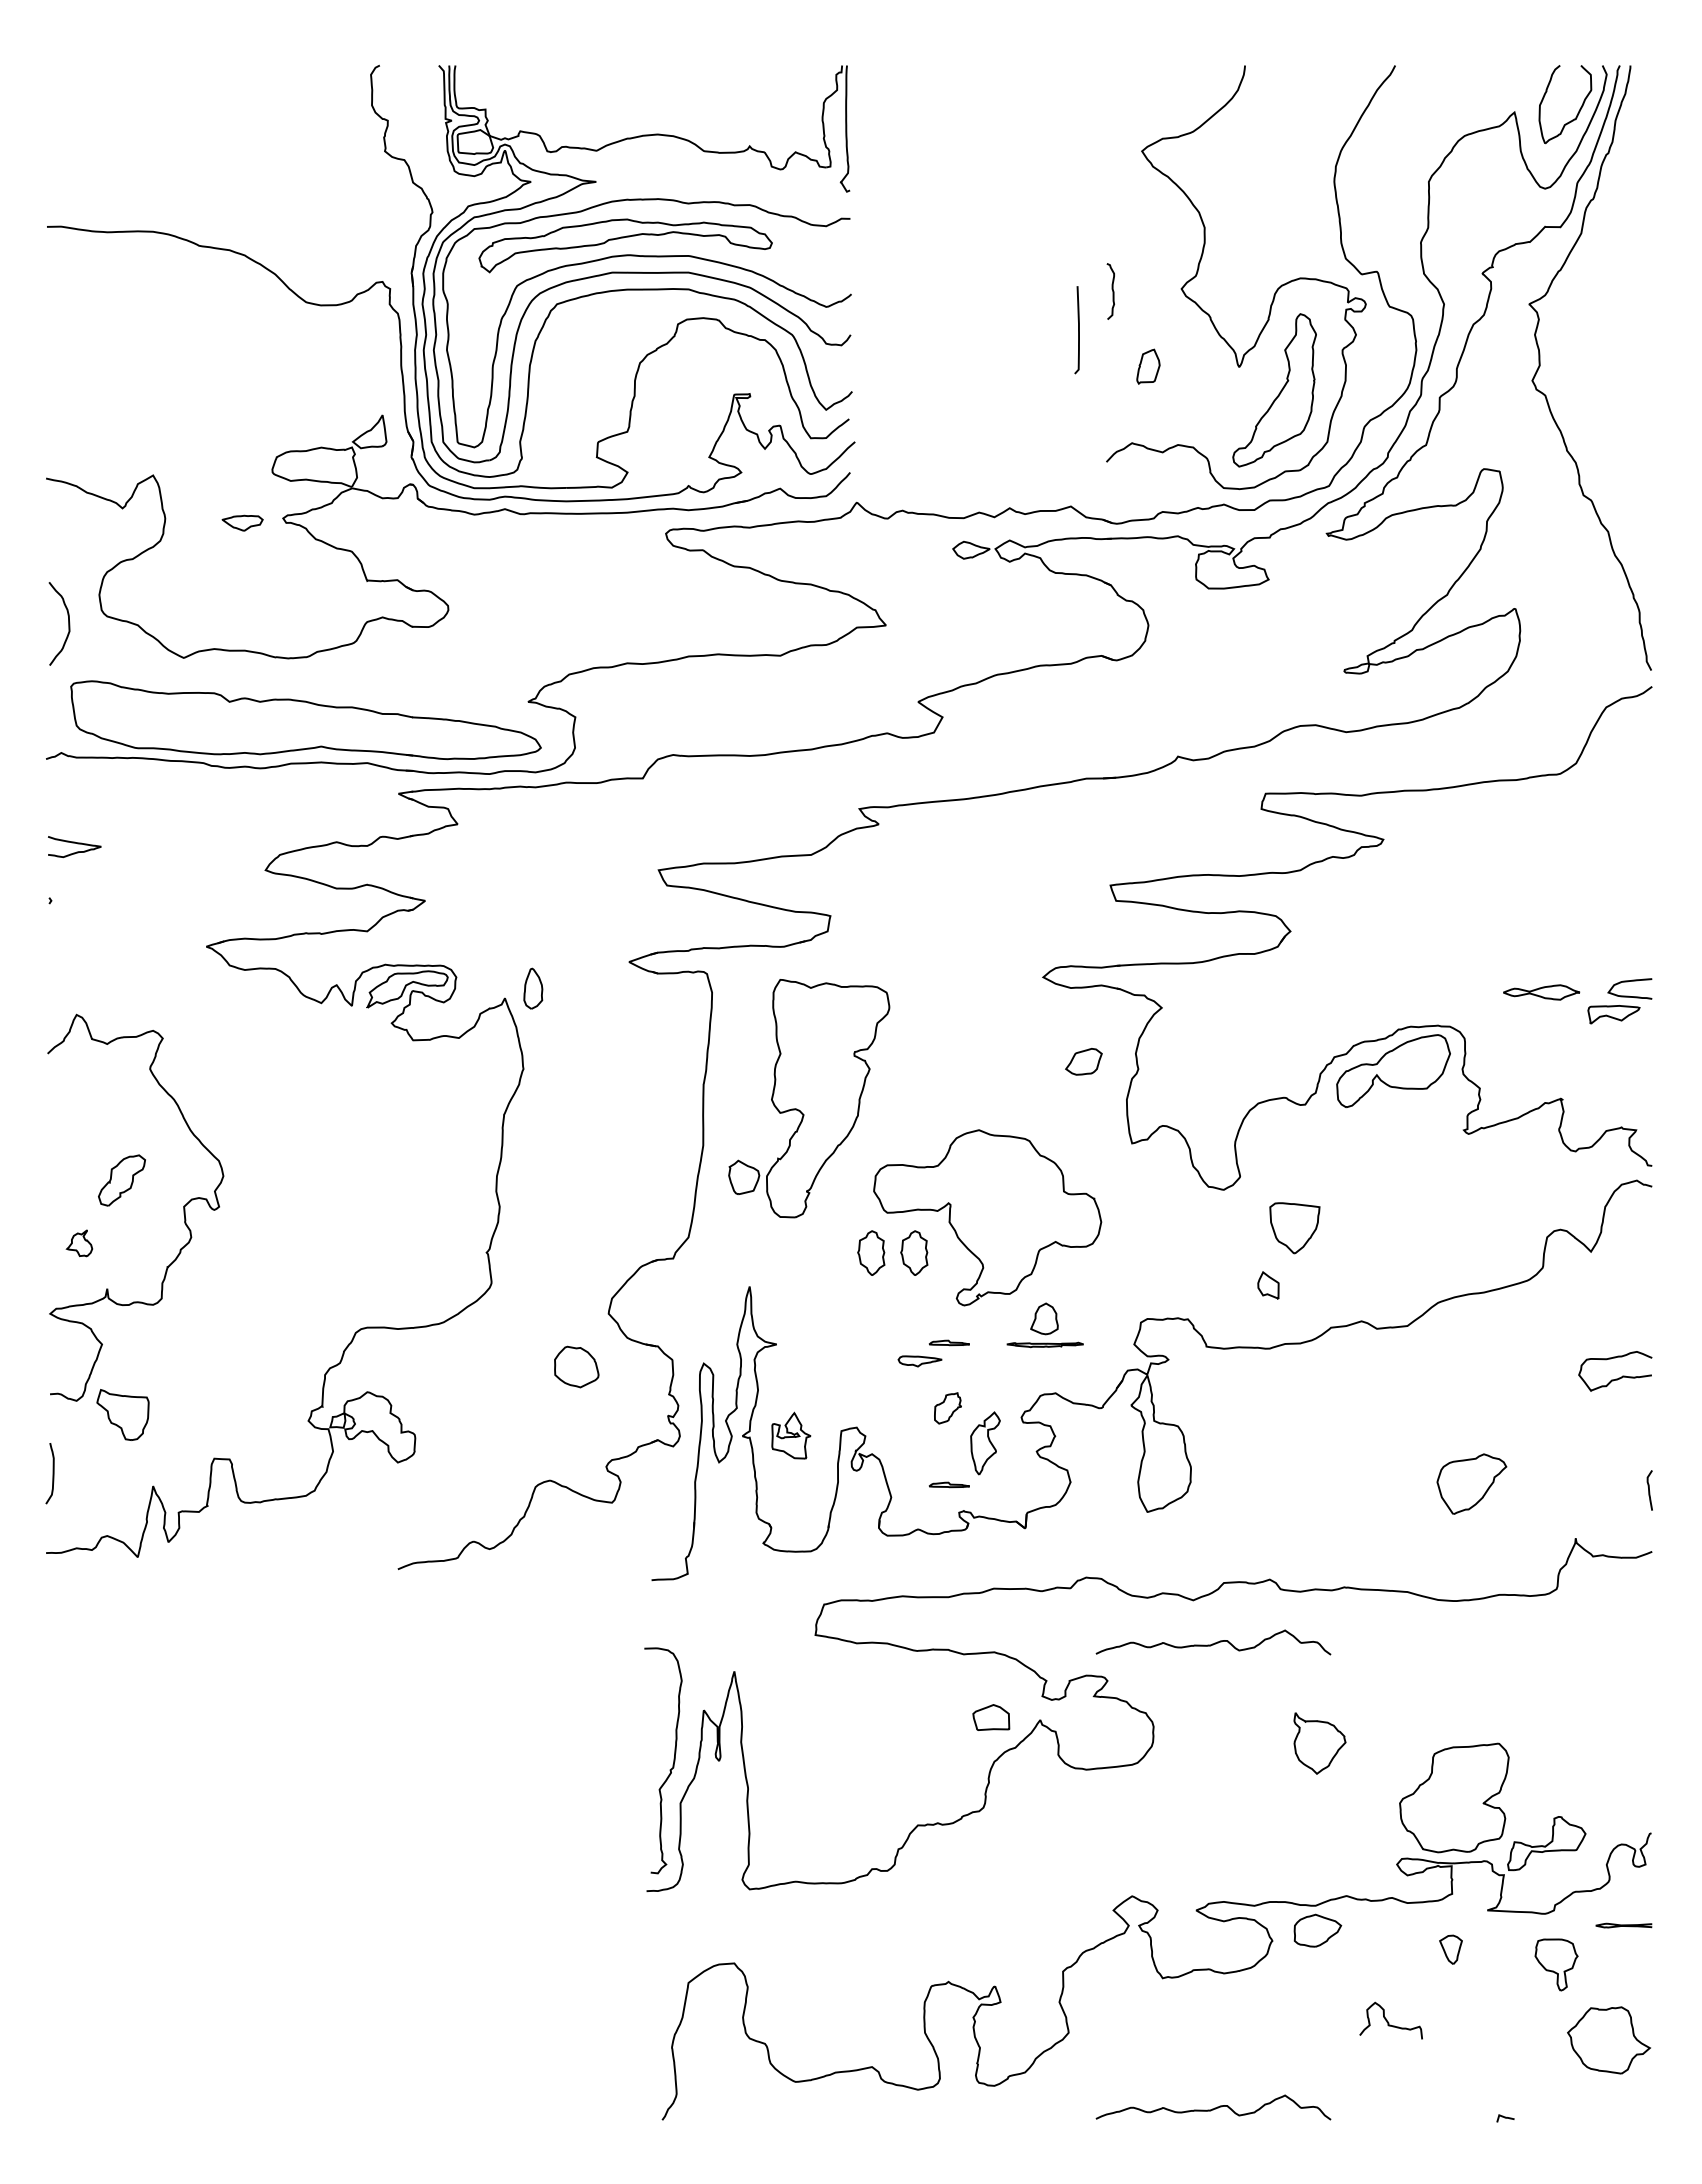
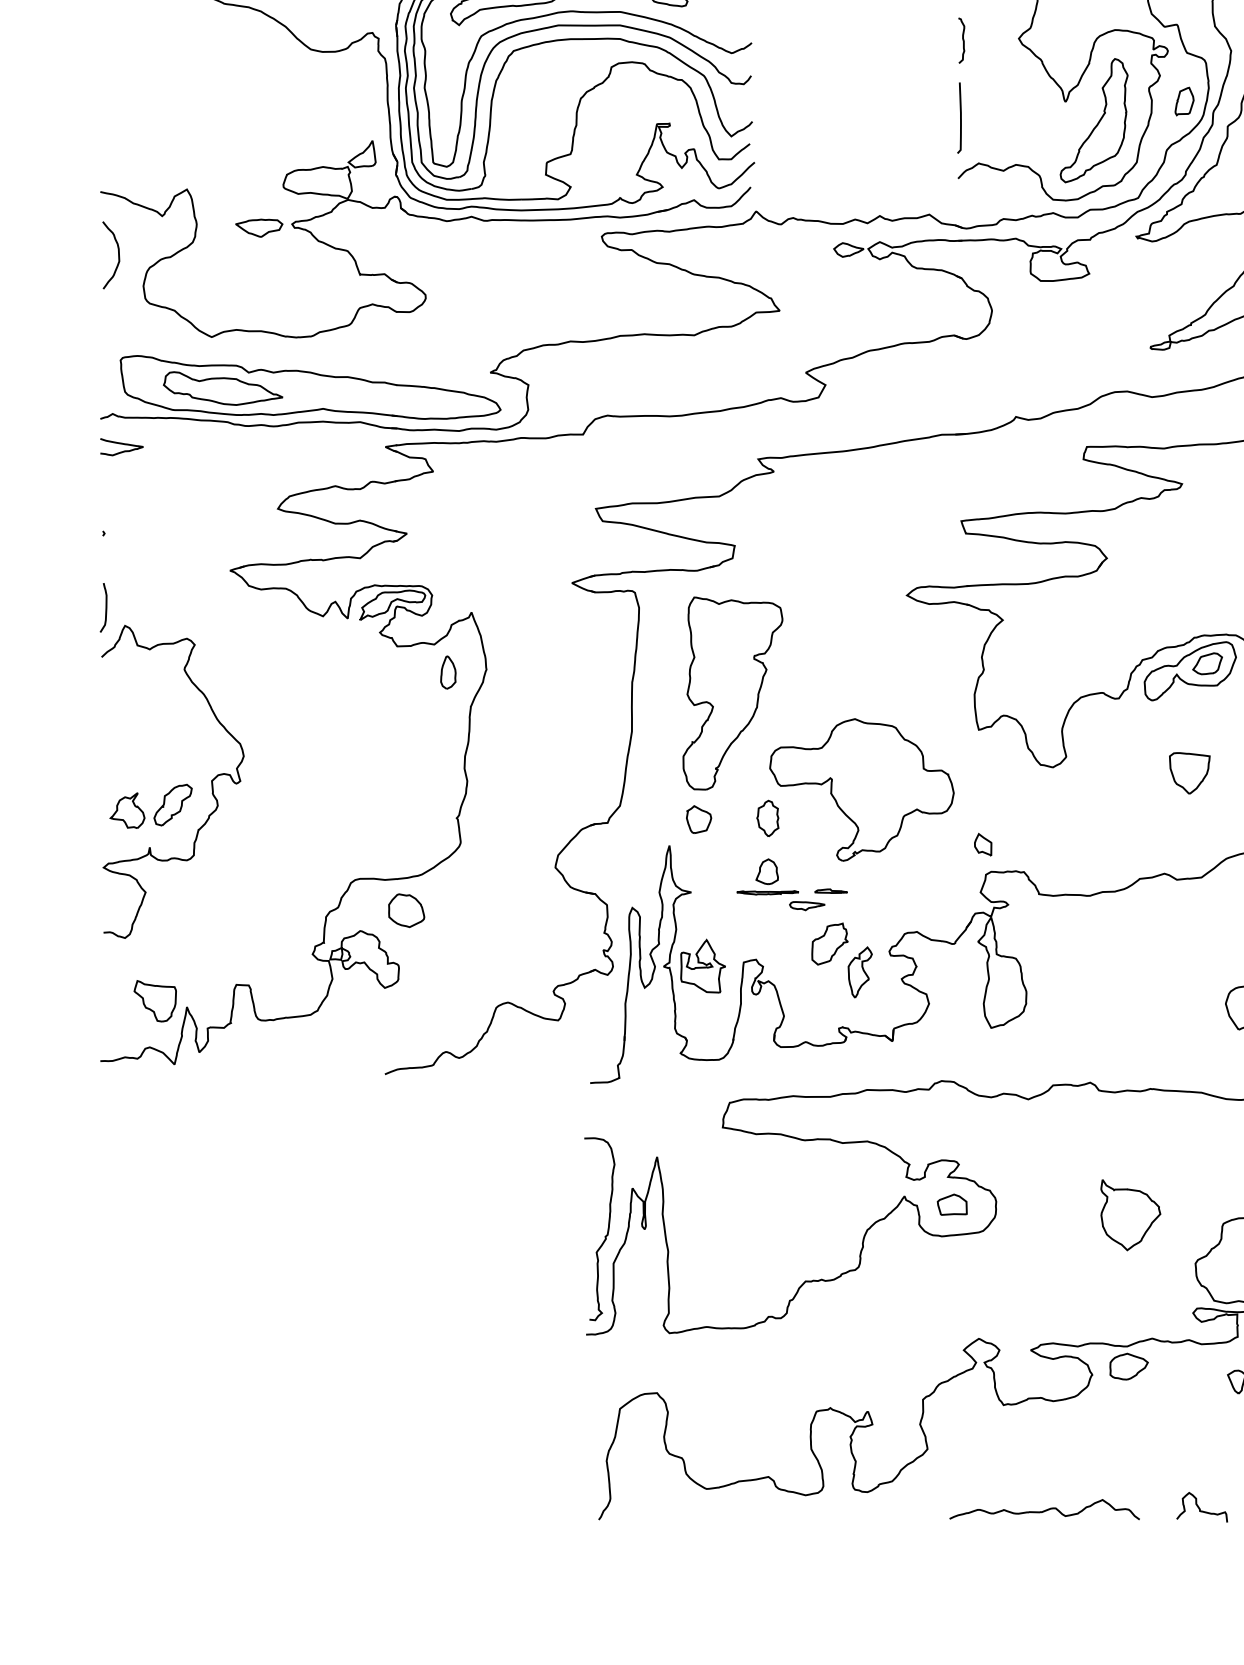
curve: (1078, 330) -> (960, 118), moved
part: (1148, 366) -> (1184, 101), moved
part: (242, 522) -> (259, 227), size x1.43
curve: (68, 623) -> (118, 255), moved
part: (197, 721) -> (222, 388), added
curve: (74, 843) -> (121, 444), moved
part: (533, 988) -> (448, 672), moved
part: (1083, 1061) -> (1207, 663), moved
part: (744, 1176) -> (699, 818), moved
part: (121, 1180) -> (172, 805), moved
part: (1294, 1228) -> (1189, 773), moved
part: (79, 1243) -> (127, 810), size x1.67
part: (914, 1252) -> (802, 818), removed
part: (1268, 1285) -> (983, 844), moved
part: (1044, 1325) -> (767, 877), moved
part: (576, 1366) -> (406, 910), moved
part: (947, 1408) -> (829, 944), size x1.67
part: (122, 1414) -> (154, 1000), moved
part: (791, 1435) -> (703, 966), size x1.43
curve: (52, 1473) -> (105, 607), moved
part: (948, 1484) -> (830, 1005), removed
curve: (1214, 1642) -> (1045, 1133), removed
part: (991, 1717) -> (952, 1204), moved
part: (1319, 1743) -> (1130, 1215), size x1.43
curve: (1388, 2021) -> (1199, 1508), moved

